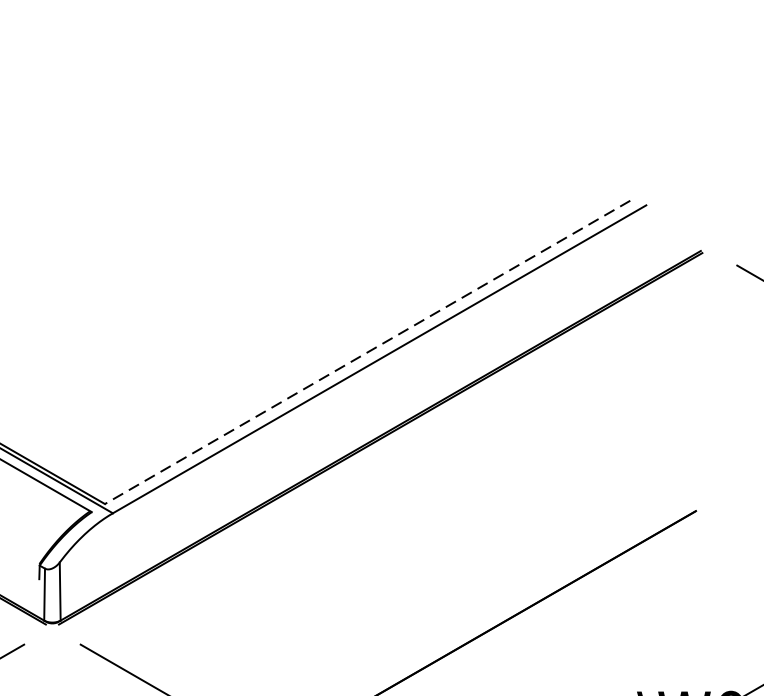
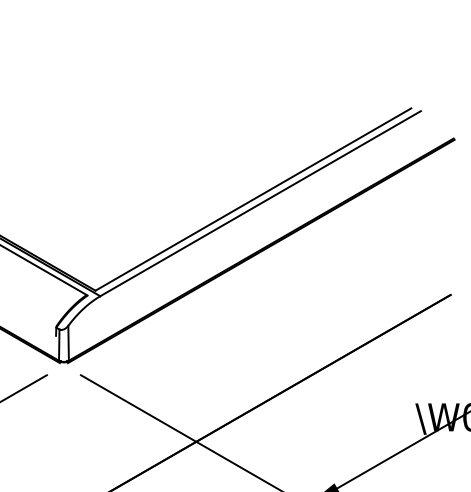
line: (366, 352) -> (252, 199), dashed -> solid

